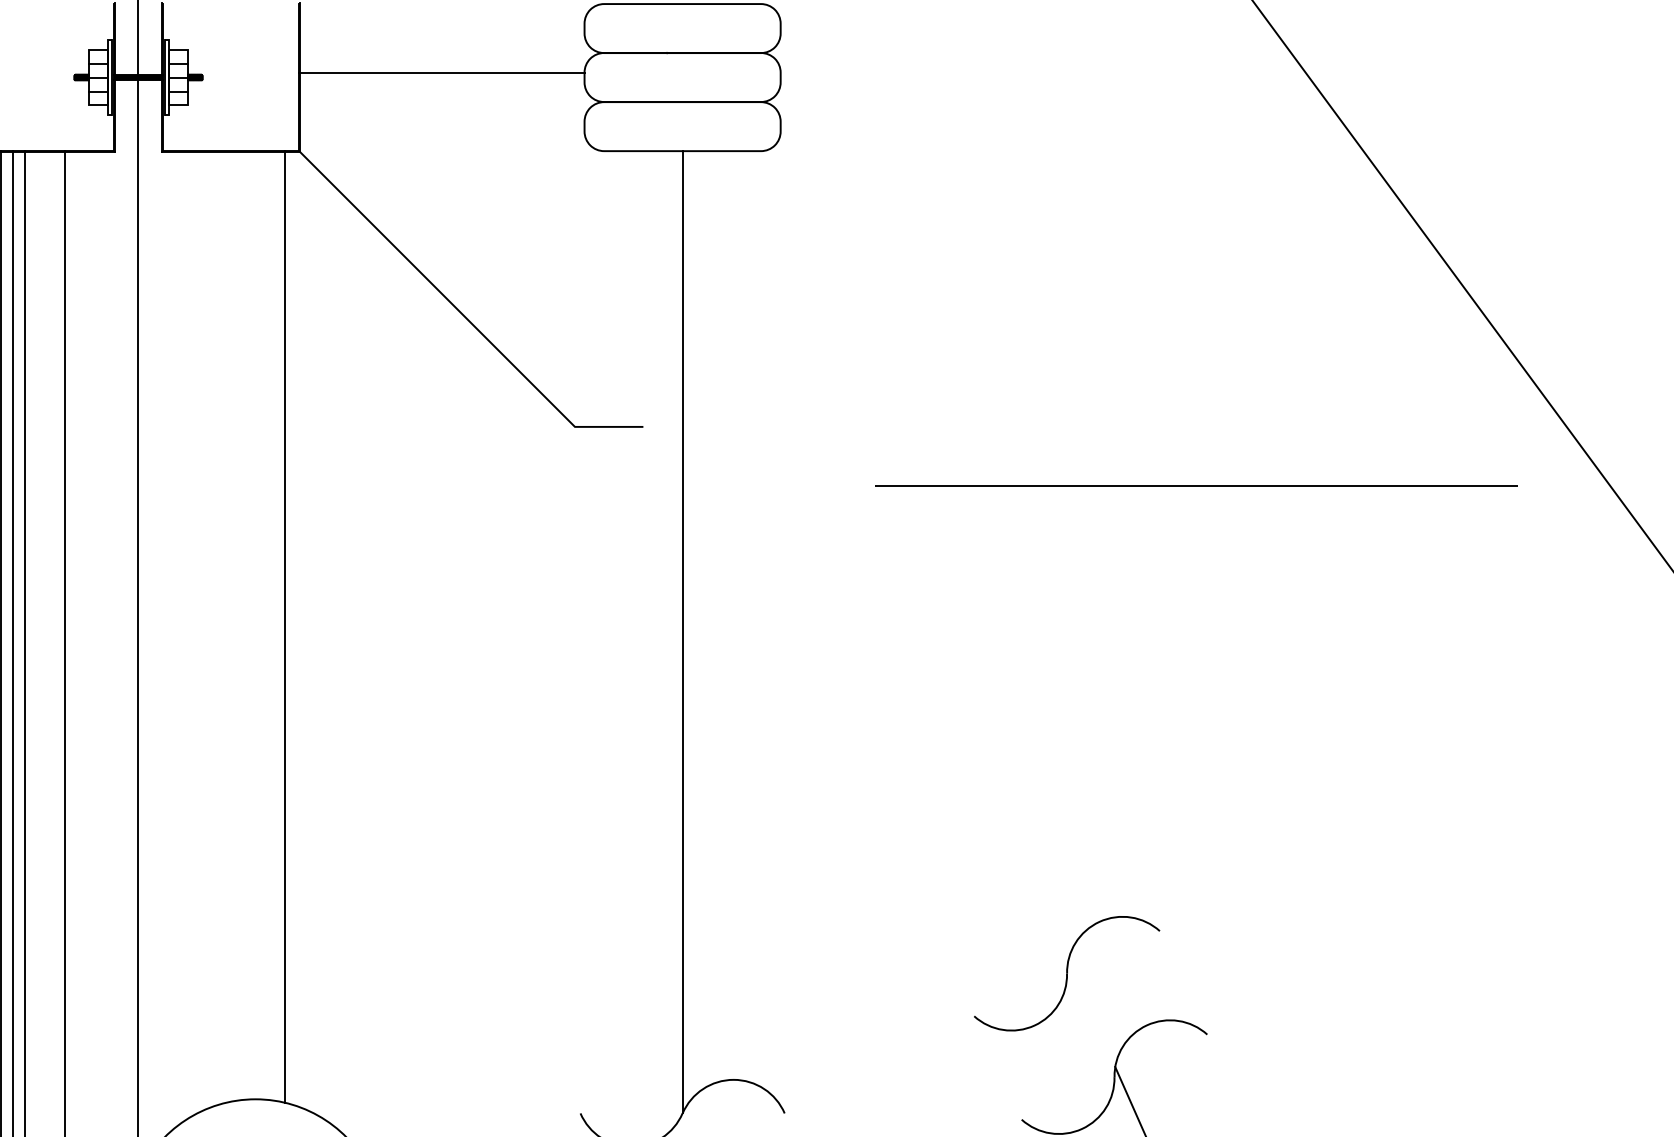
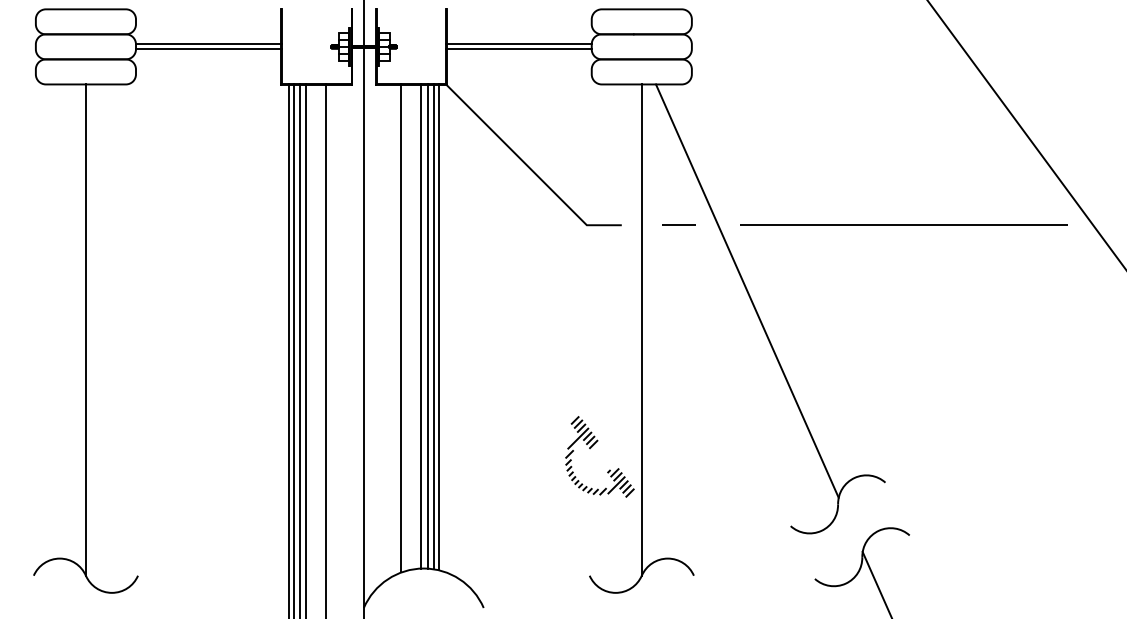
line: (441, 82) -> (518, 49), added
line: (754, 425) -> (678, 224), added
line: (1195, 484) -> (903, 224), moved
line: (889, 554) -> (747, 290), added
line: (251, 625) -> (421, 326), added
line: (262, 625) -> (427, 326), added
line: (274, 625) -> (433, 326), added
line: (211, 629) -> (401, 328), added
hatch: (599, 879) -> (599, 456), added

